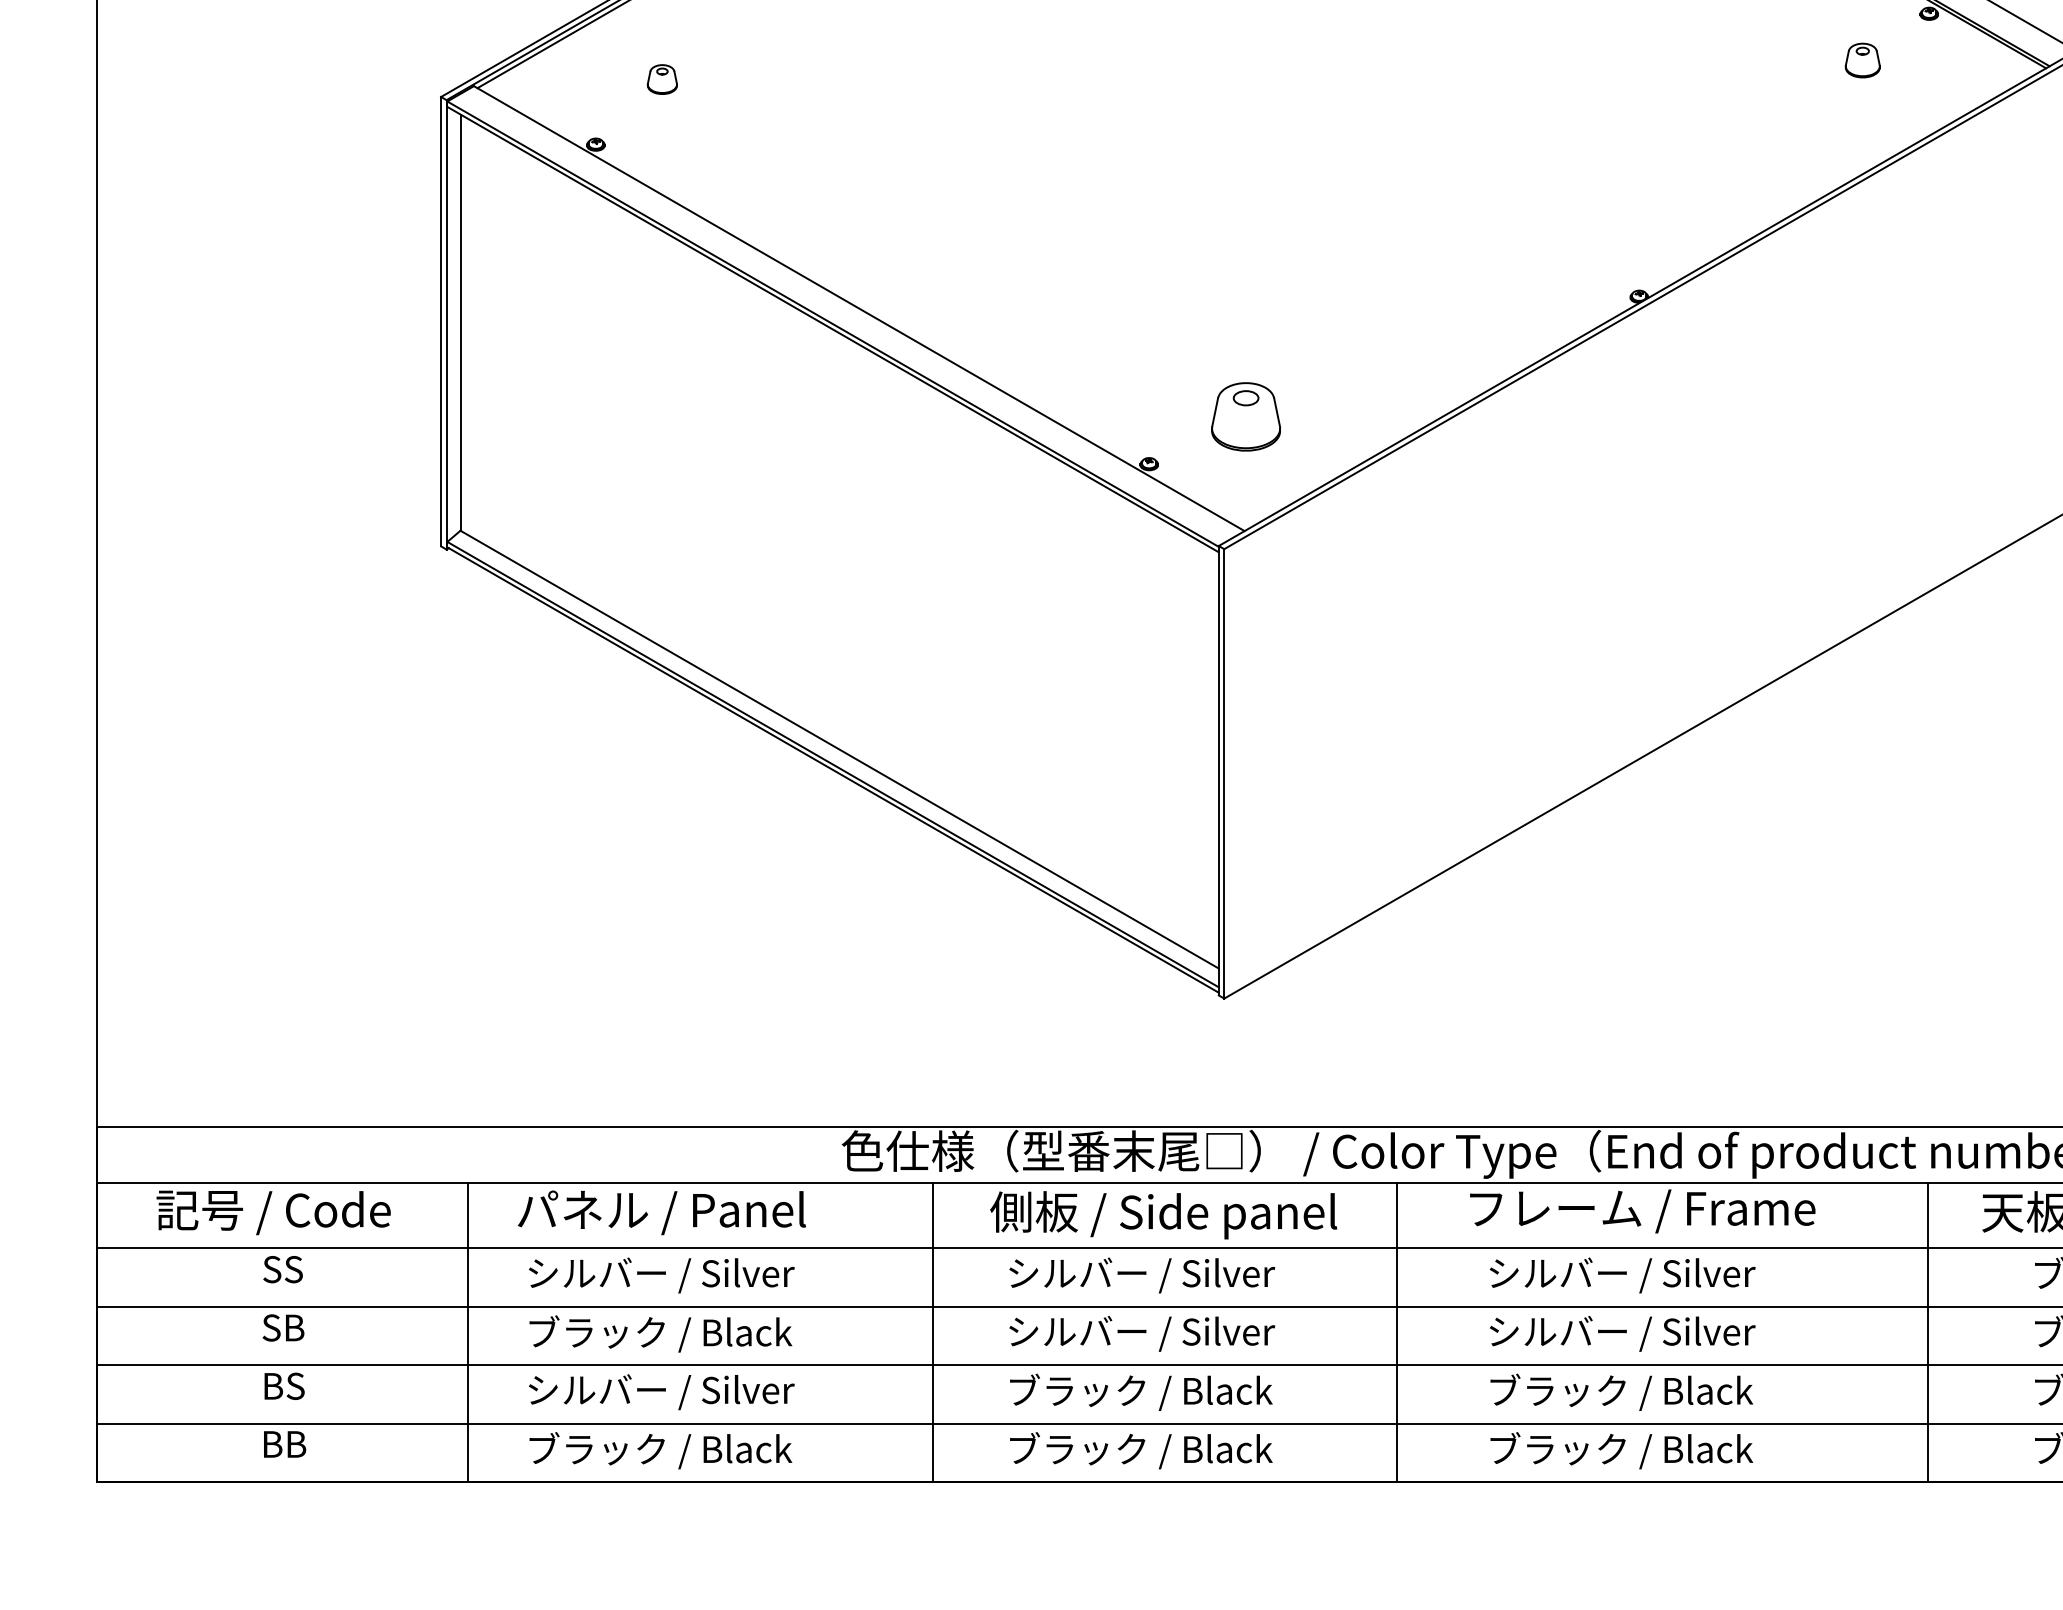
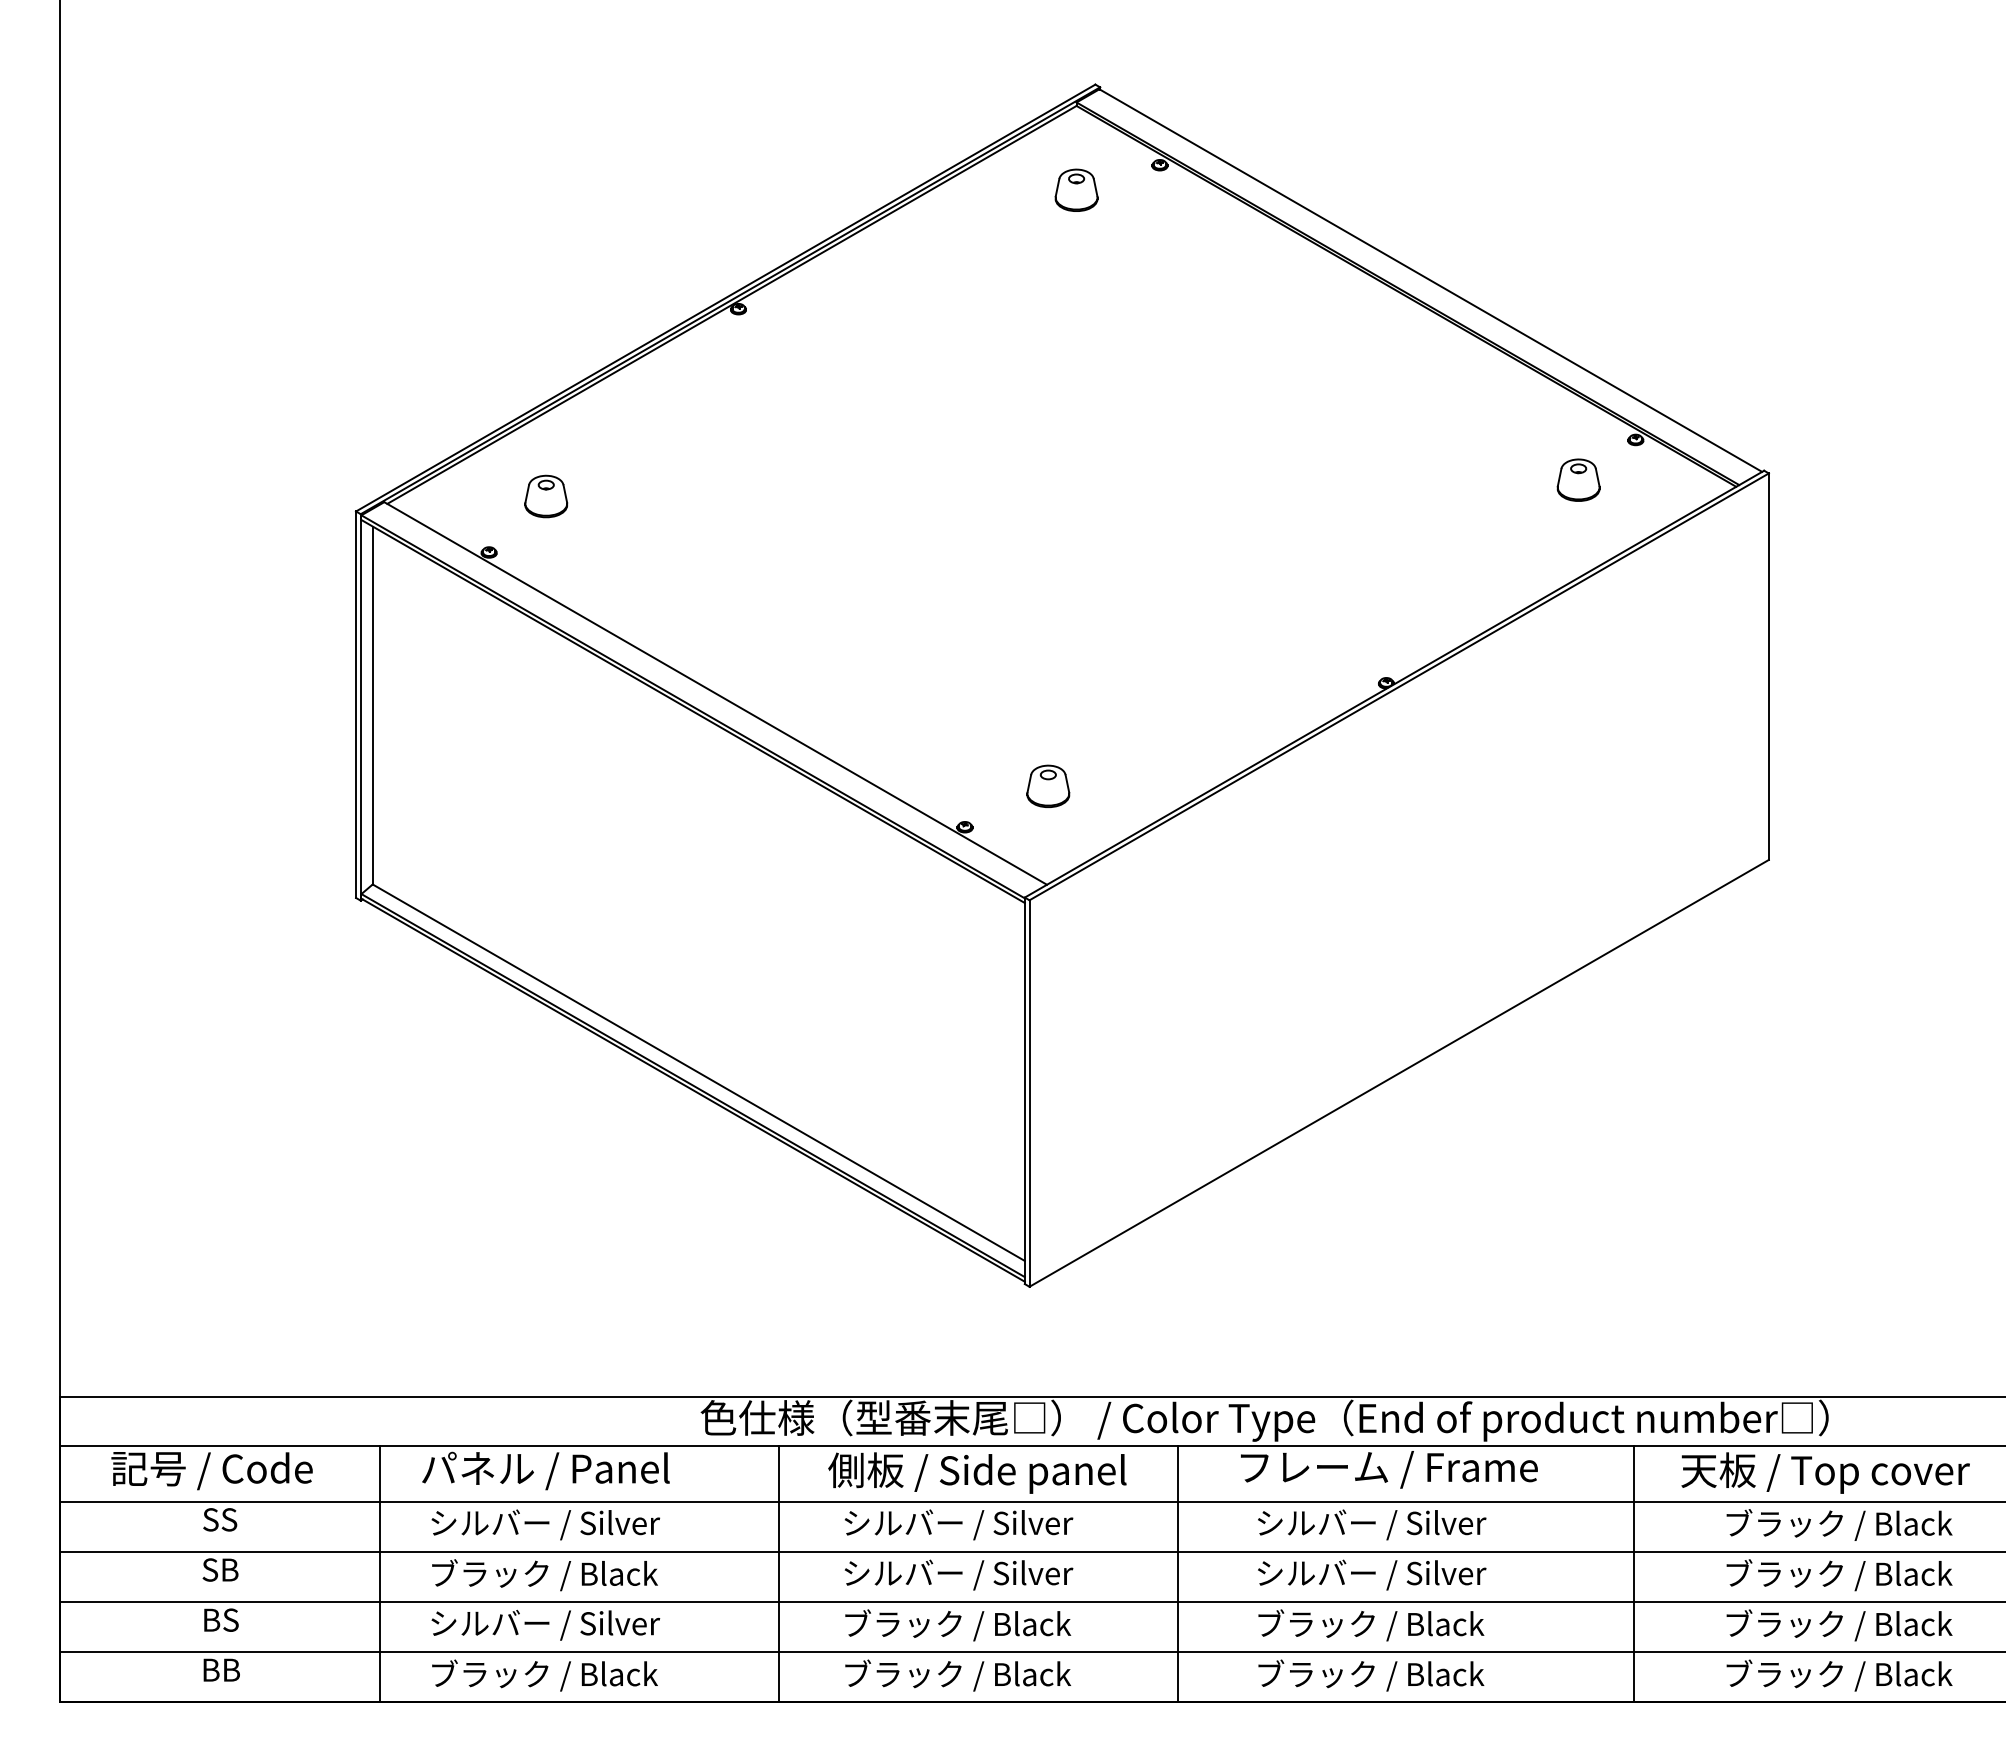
part: (1862, 59) -> (1578, 479), size x1.43
part: (662, 79) -> (546, 496), size x1.67
part: (1246, 415) -> (1048, 785), size x0.71

